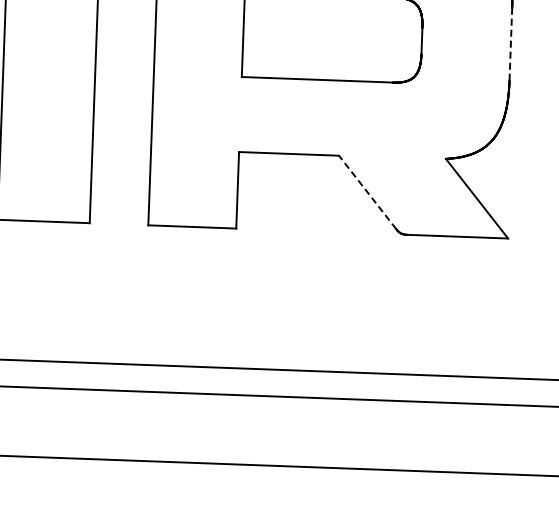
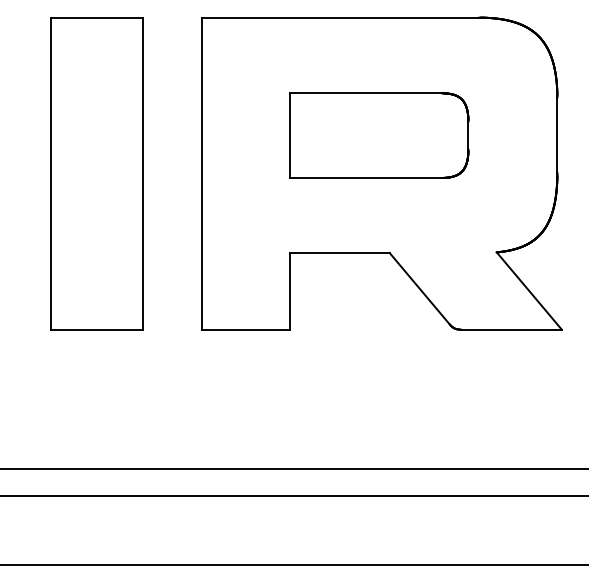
line: (510, 44) -> (557, 135), dashed -> solid
line: (367, 192) -> (419, 288), dashed -> solid

